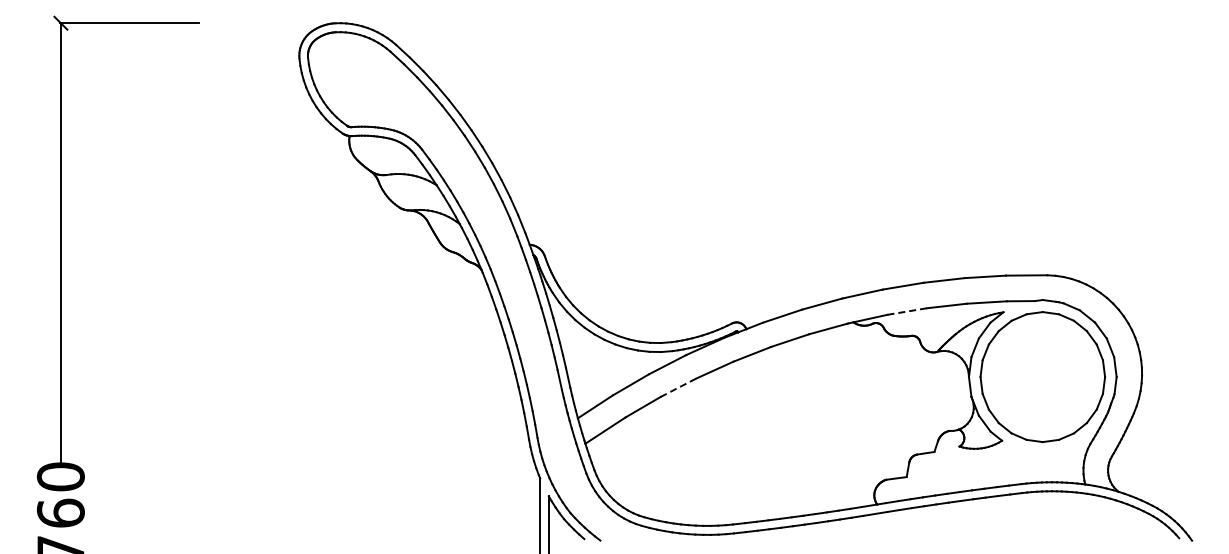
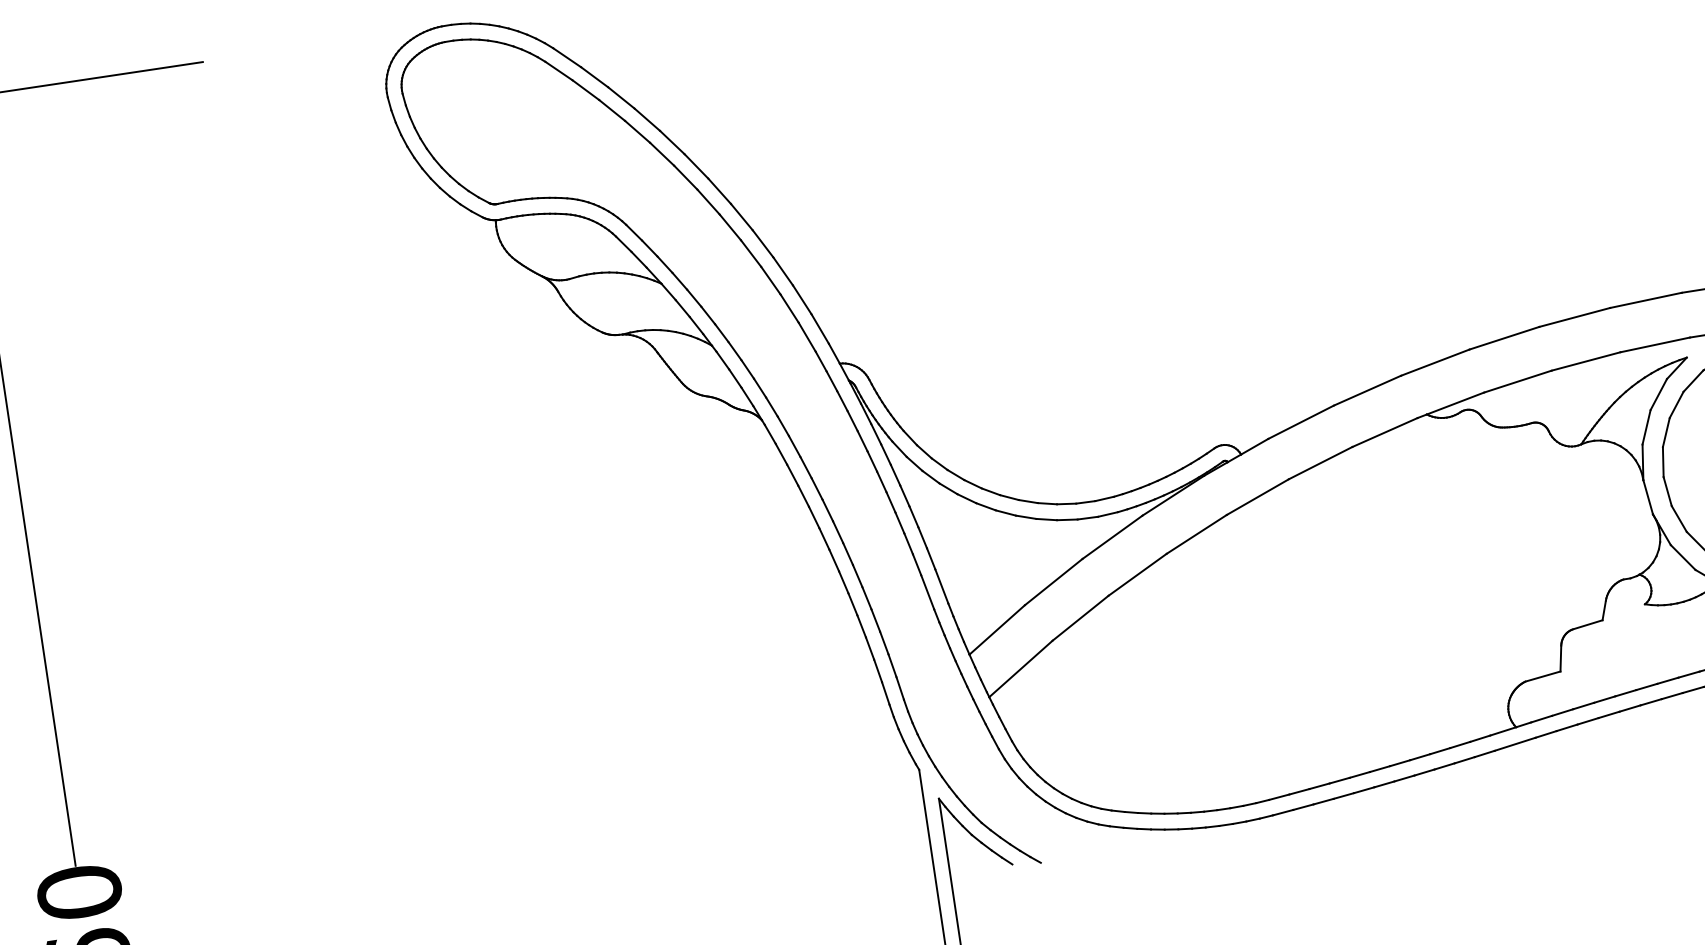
line: (906, 311) -> (1516, 381), dashed -> solid
line: (679, 387) -> (1139, 574), dashed -> solid

